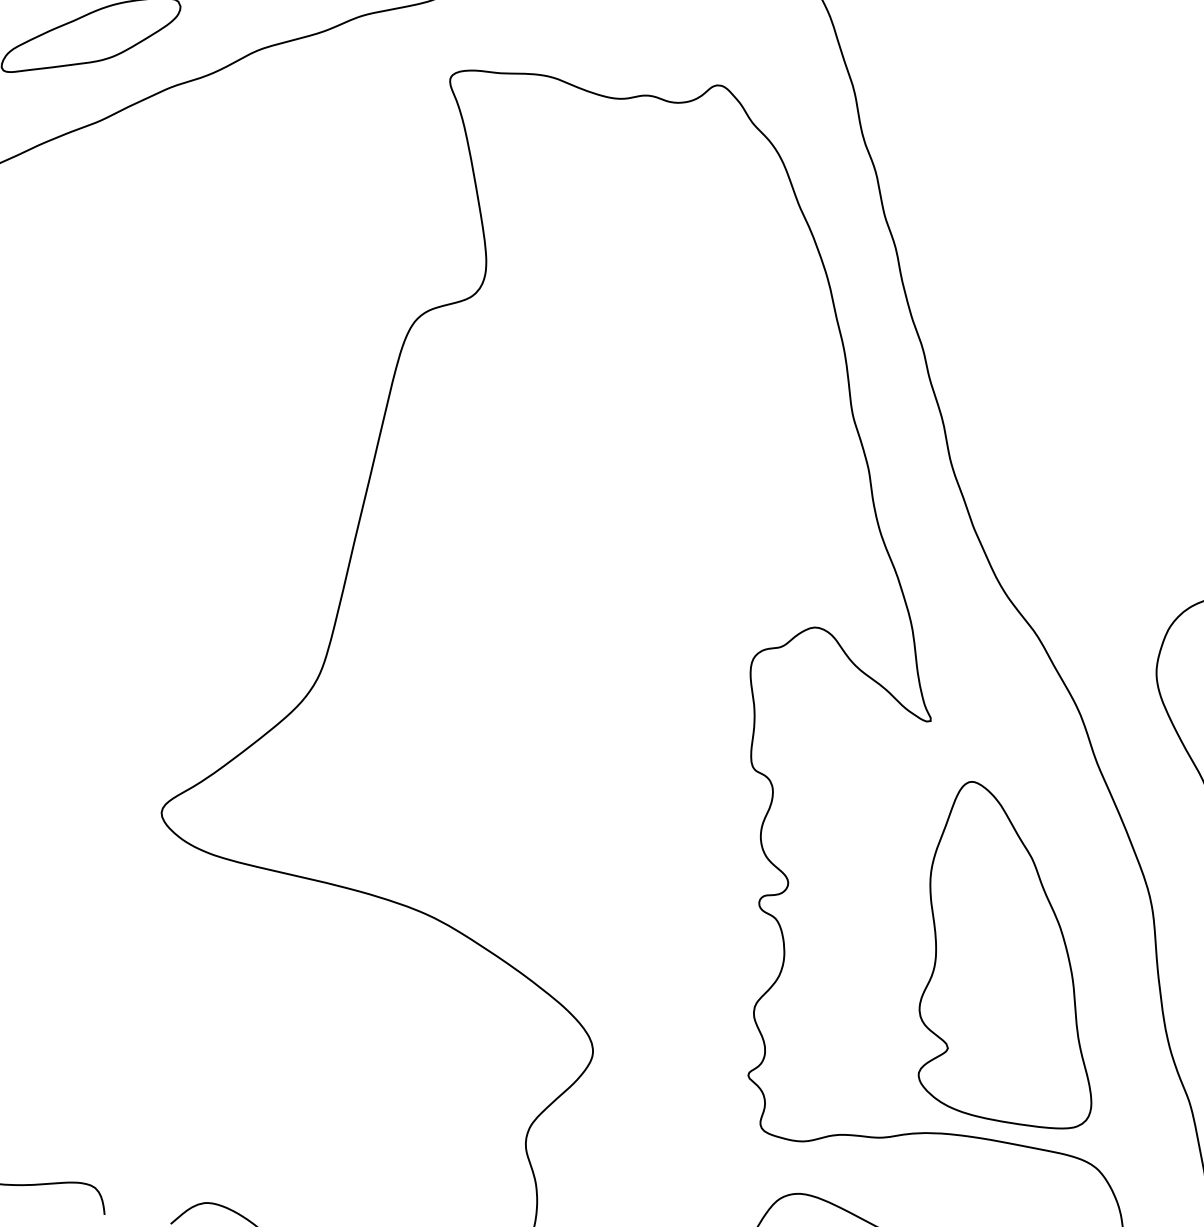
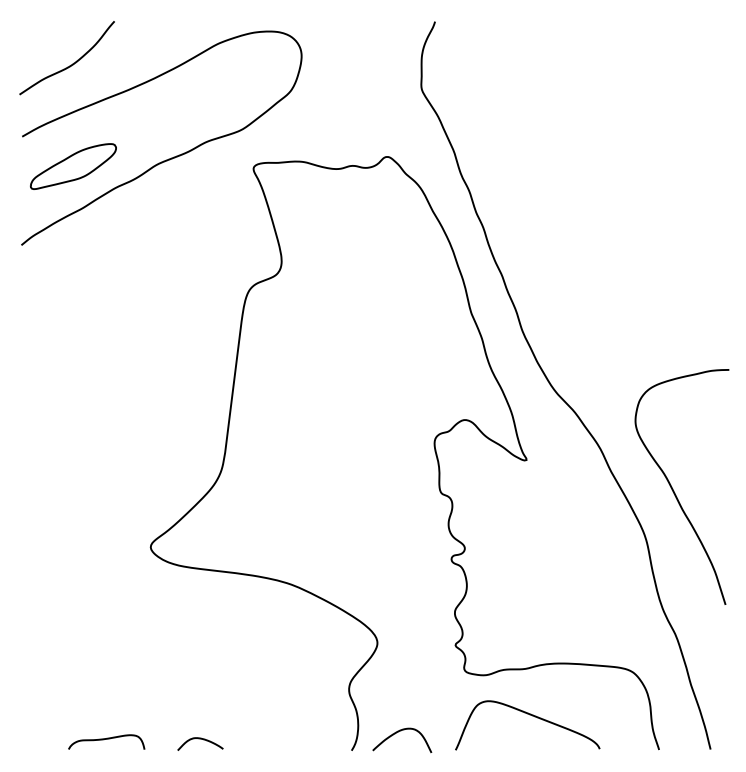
part: (1013, 955) -> (580, 571), removed

